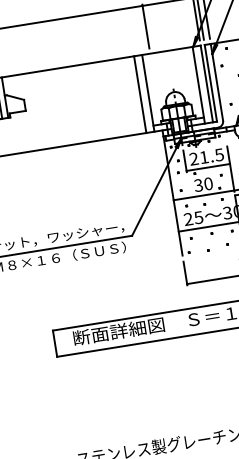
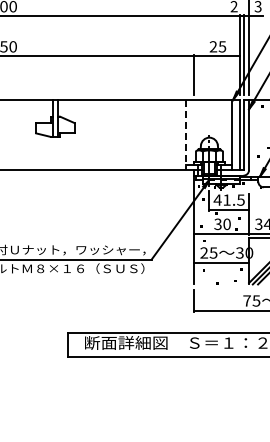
line: (148, 93) -> (186, 135), solid -> dashed
line: (140, 95) -> (179, 135), removed
text: (193, 158) -> (217, 199), 21.5 -> 41.5

